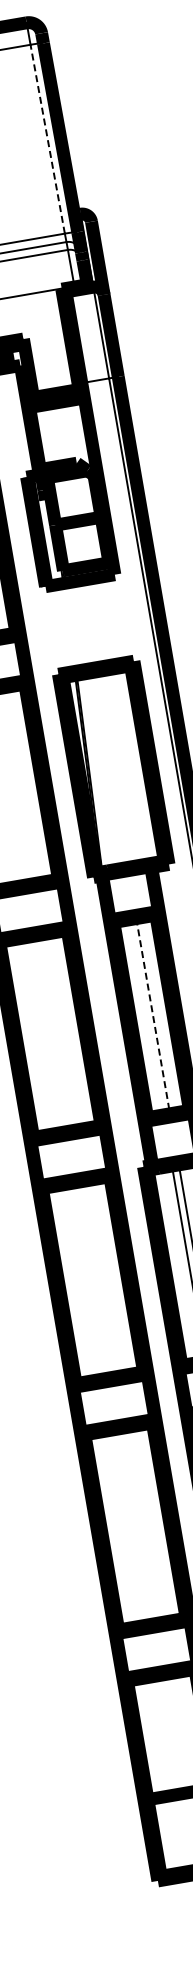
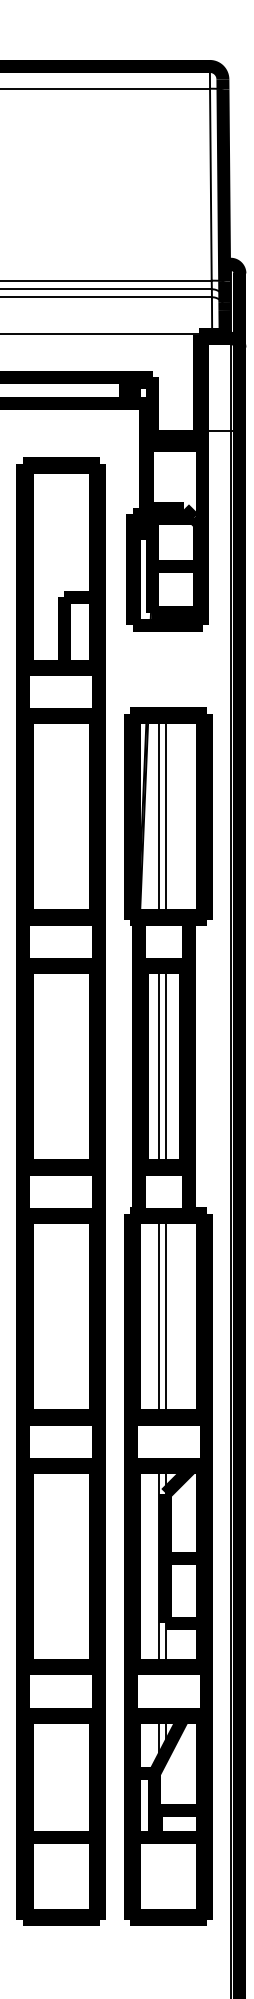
line: (47, 139) -> (210, 184), dashed -> solid
line: (110, 769) -> (165, 816), added
line: (103, 770) -> (158, 816), added
line: (153, 1016) -> (165, 1067), dashed -> solid
line: (146, 1017) -> (158, 1066), added

